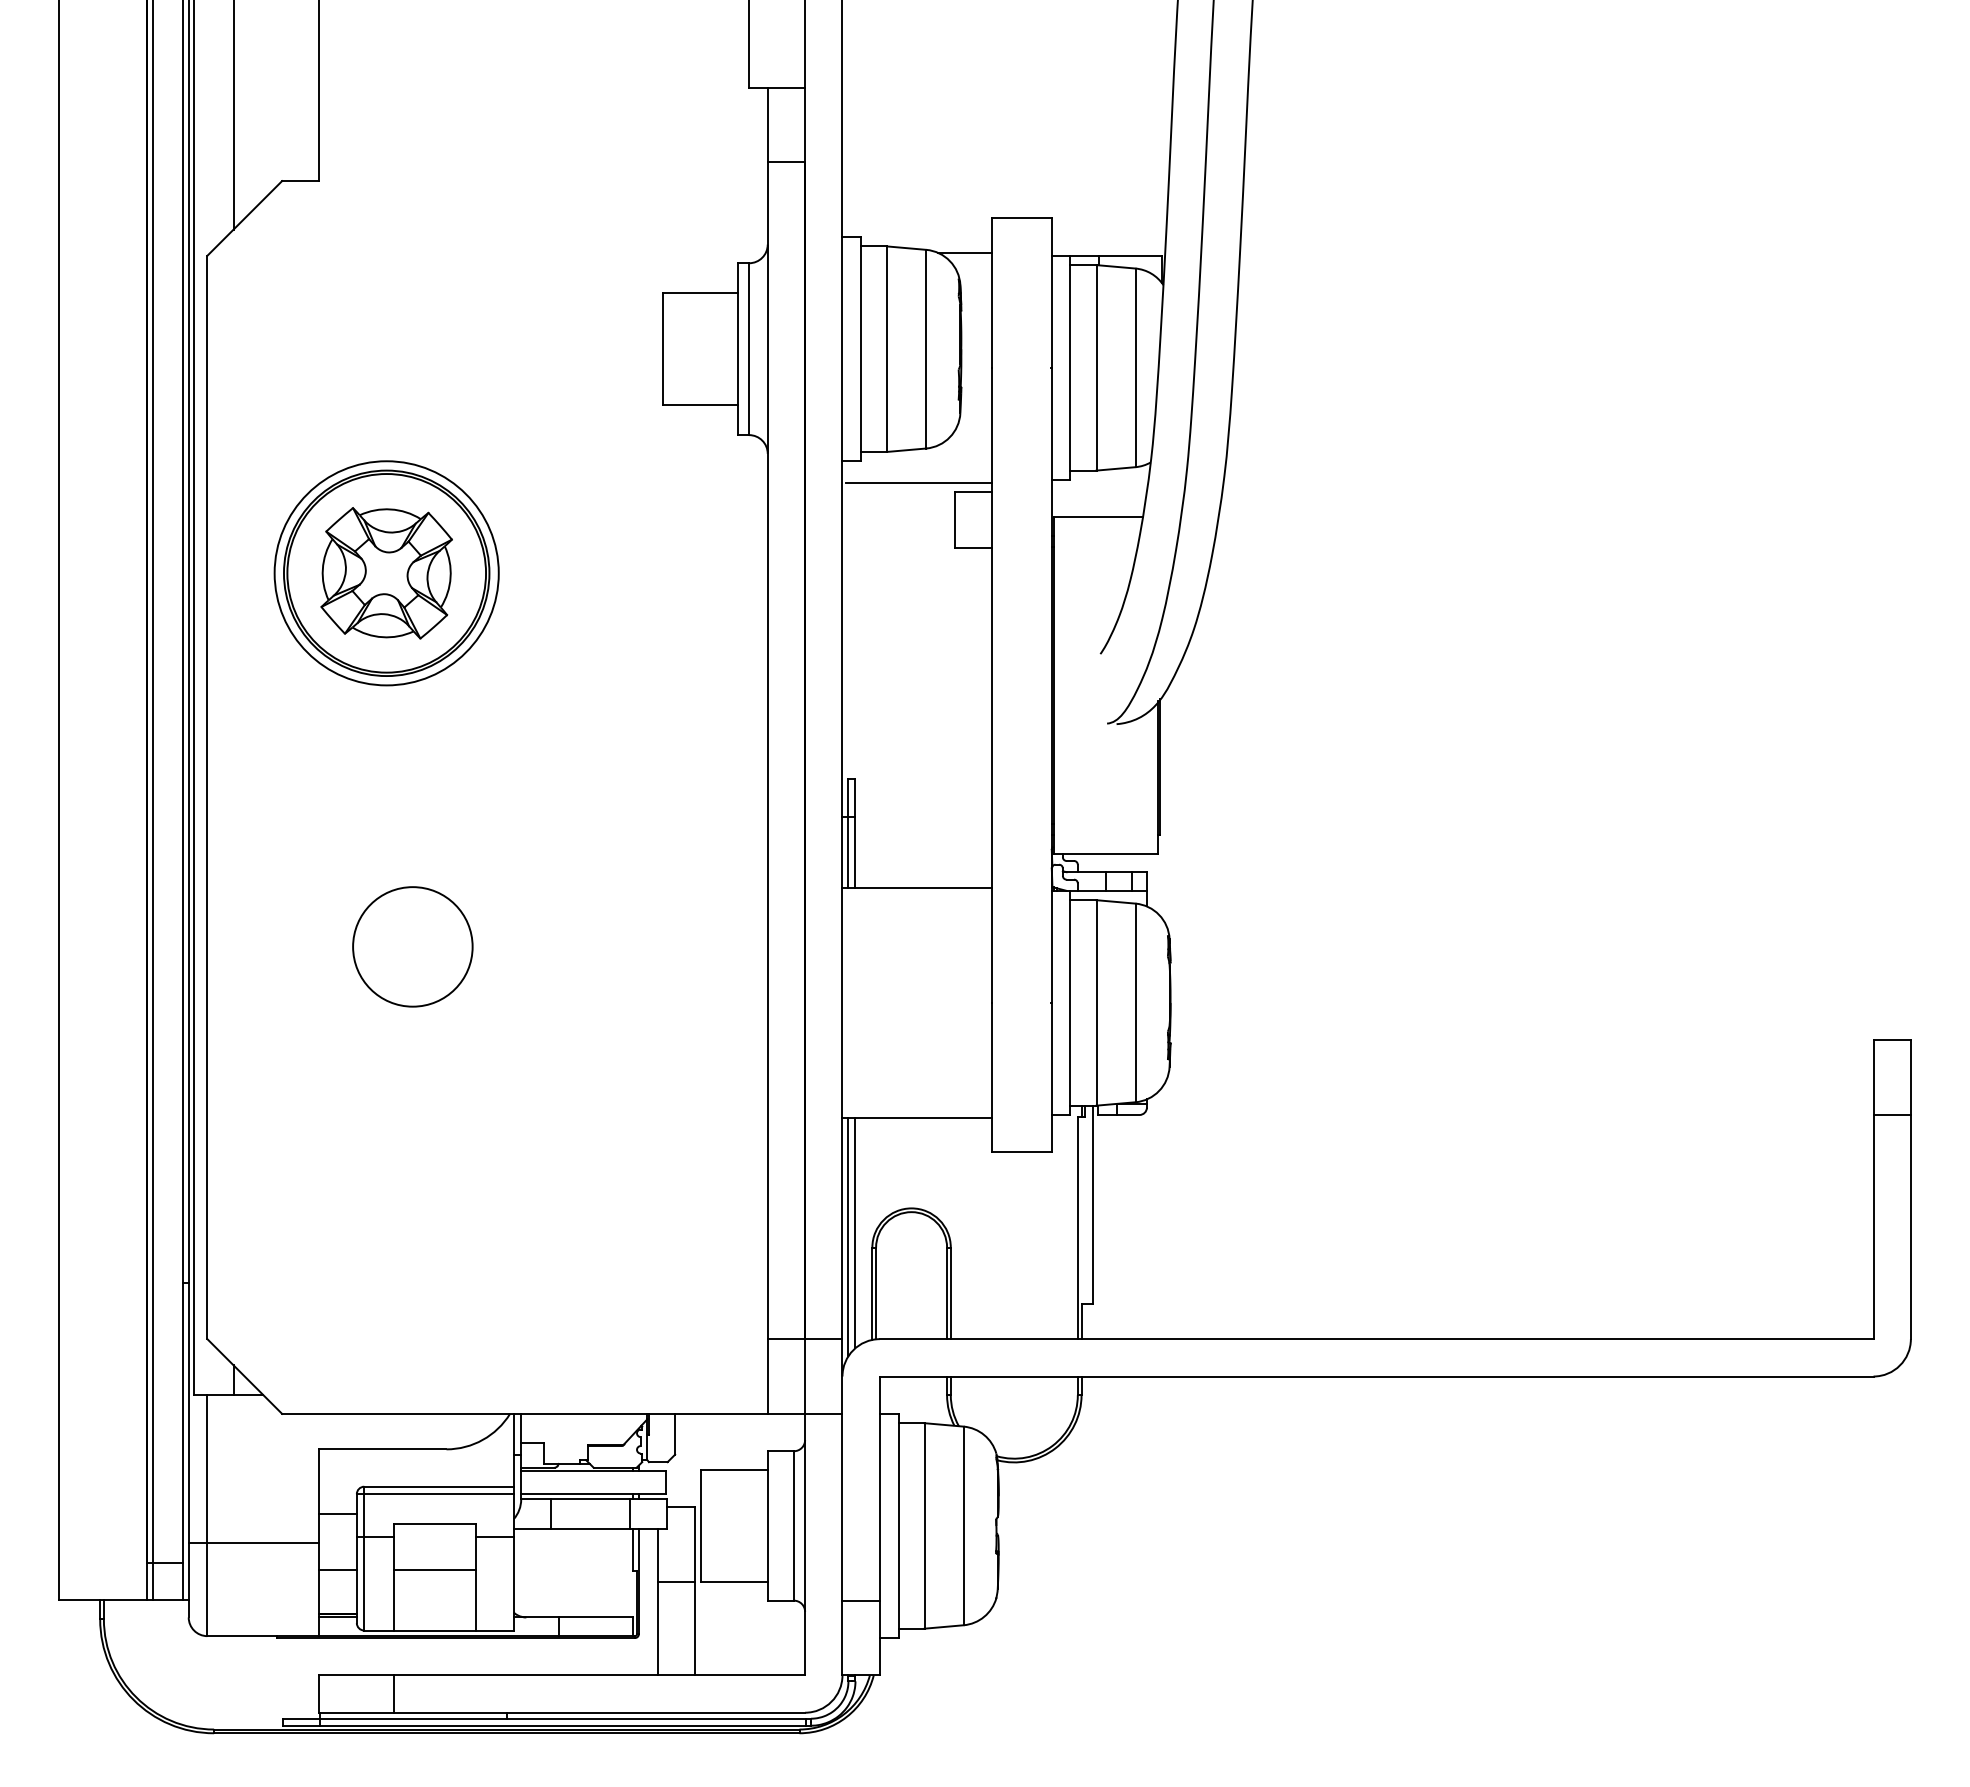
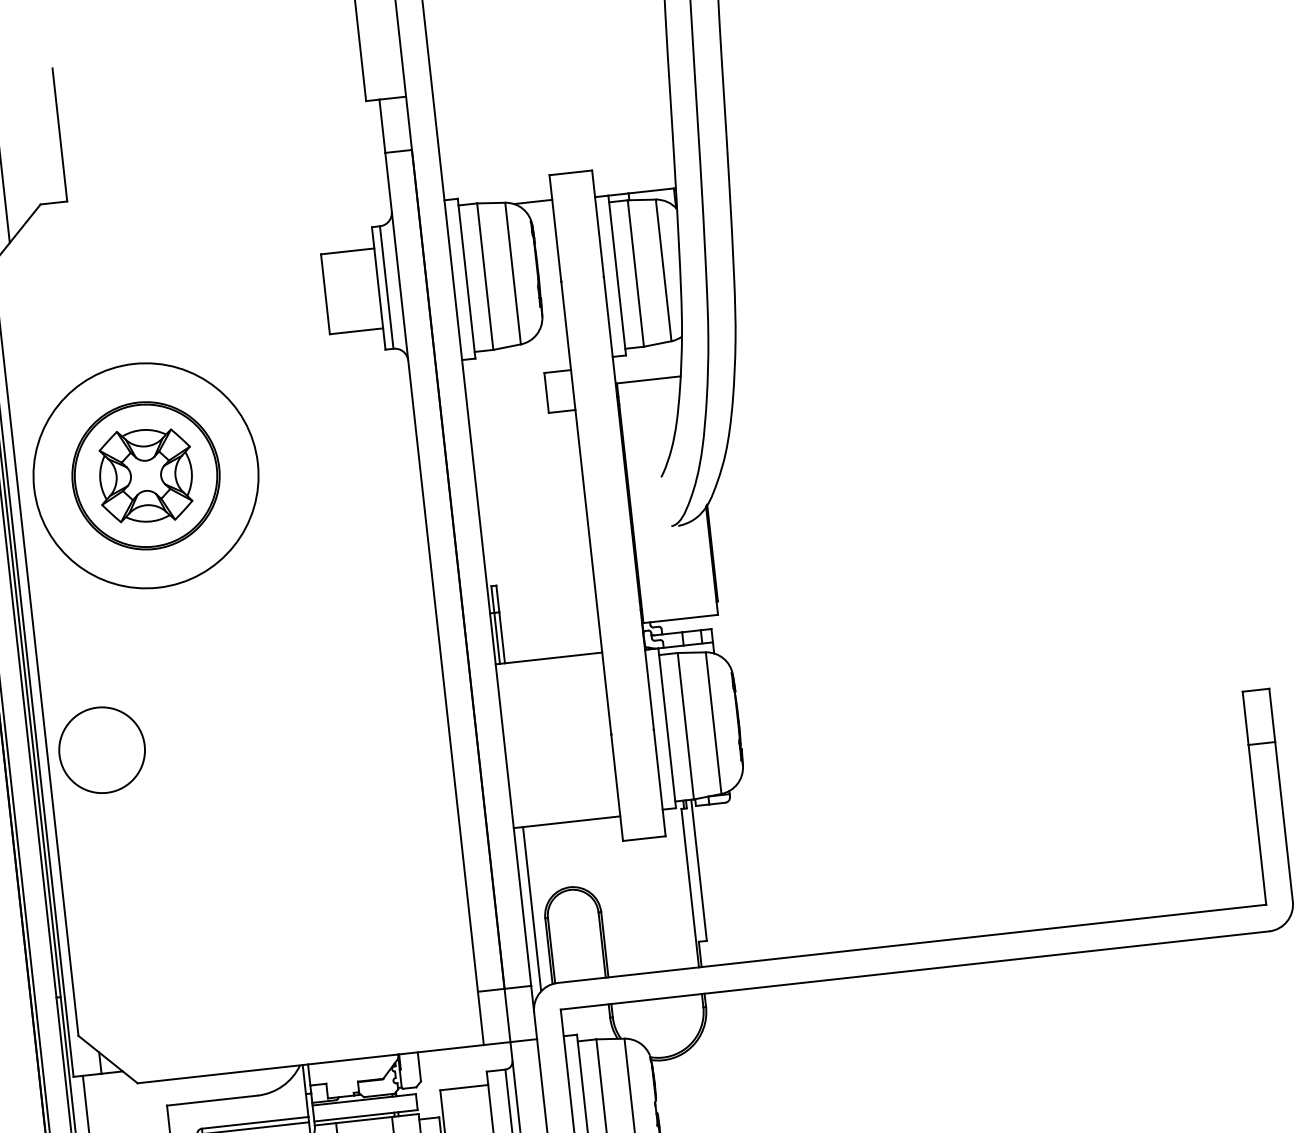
line: (918, 482) -> (517, 369), removed
circle: (386, 573) -> (145, 475), size x1.4
circle: (412, 946) -> (101, 749), moved
line: (848, 1236) -> (527, 912), removed

